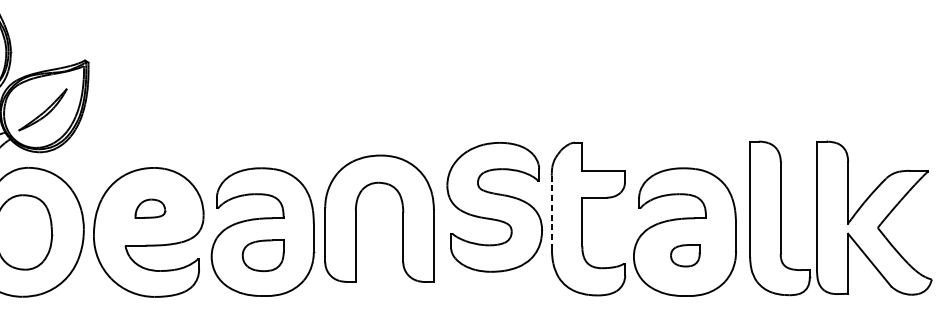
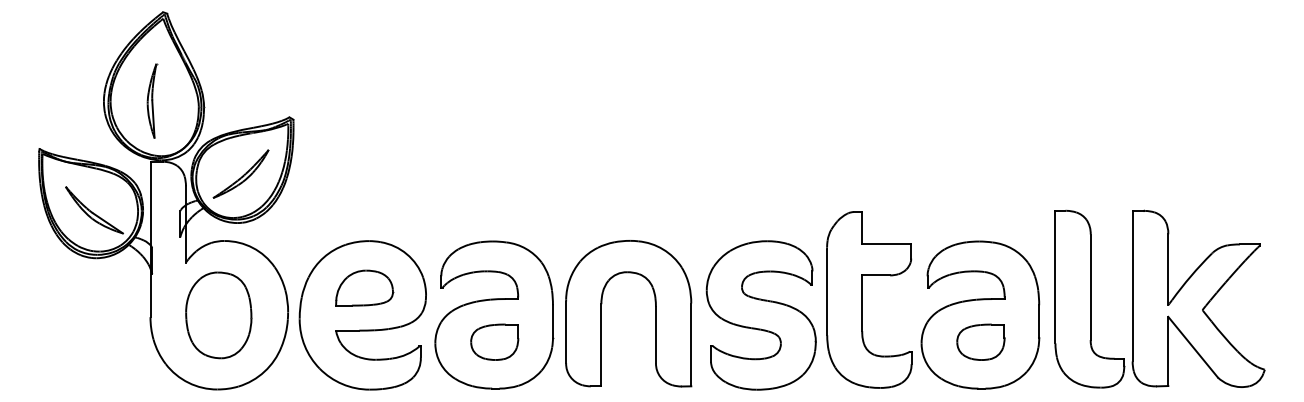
part: (494, 207) -> (760, 315), moved
part: (150, 208) -> (364, 287), size x1.67
line: (552, 212) -> (827, 292), dashed -> solid
part: (355, 218) -> (601, 313), moved
part: (685, 255) -> (980, 341), size x1.43

